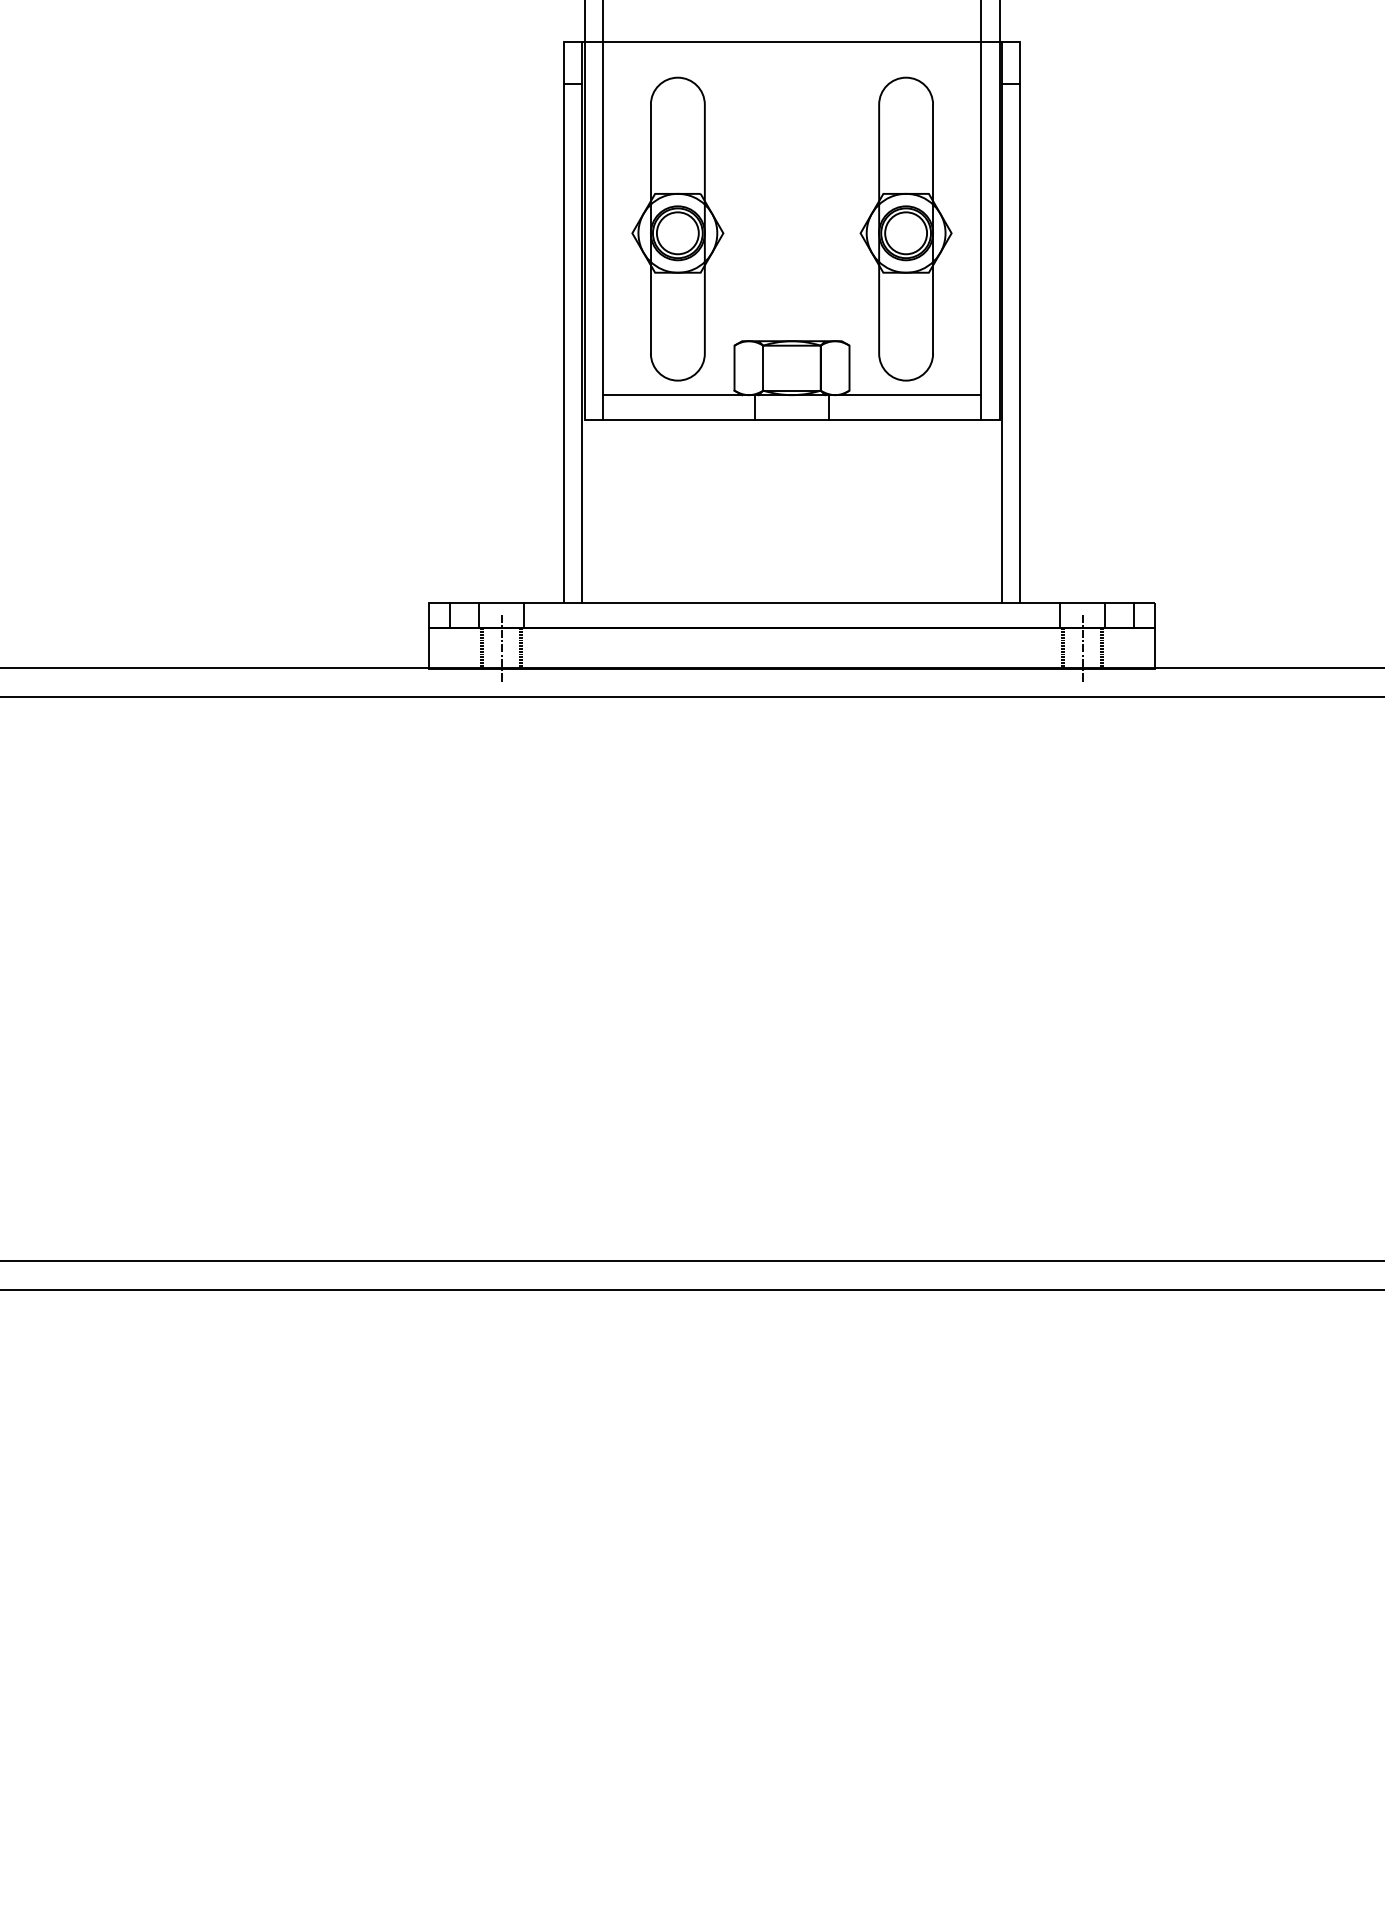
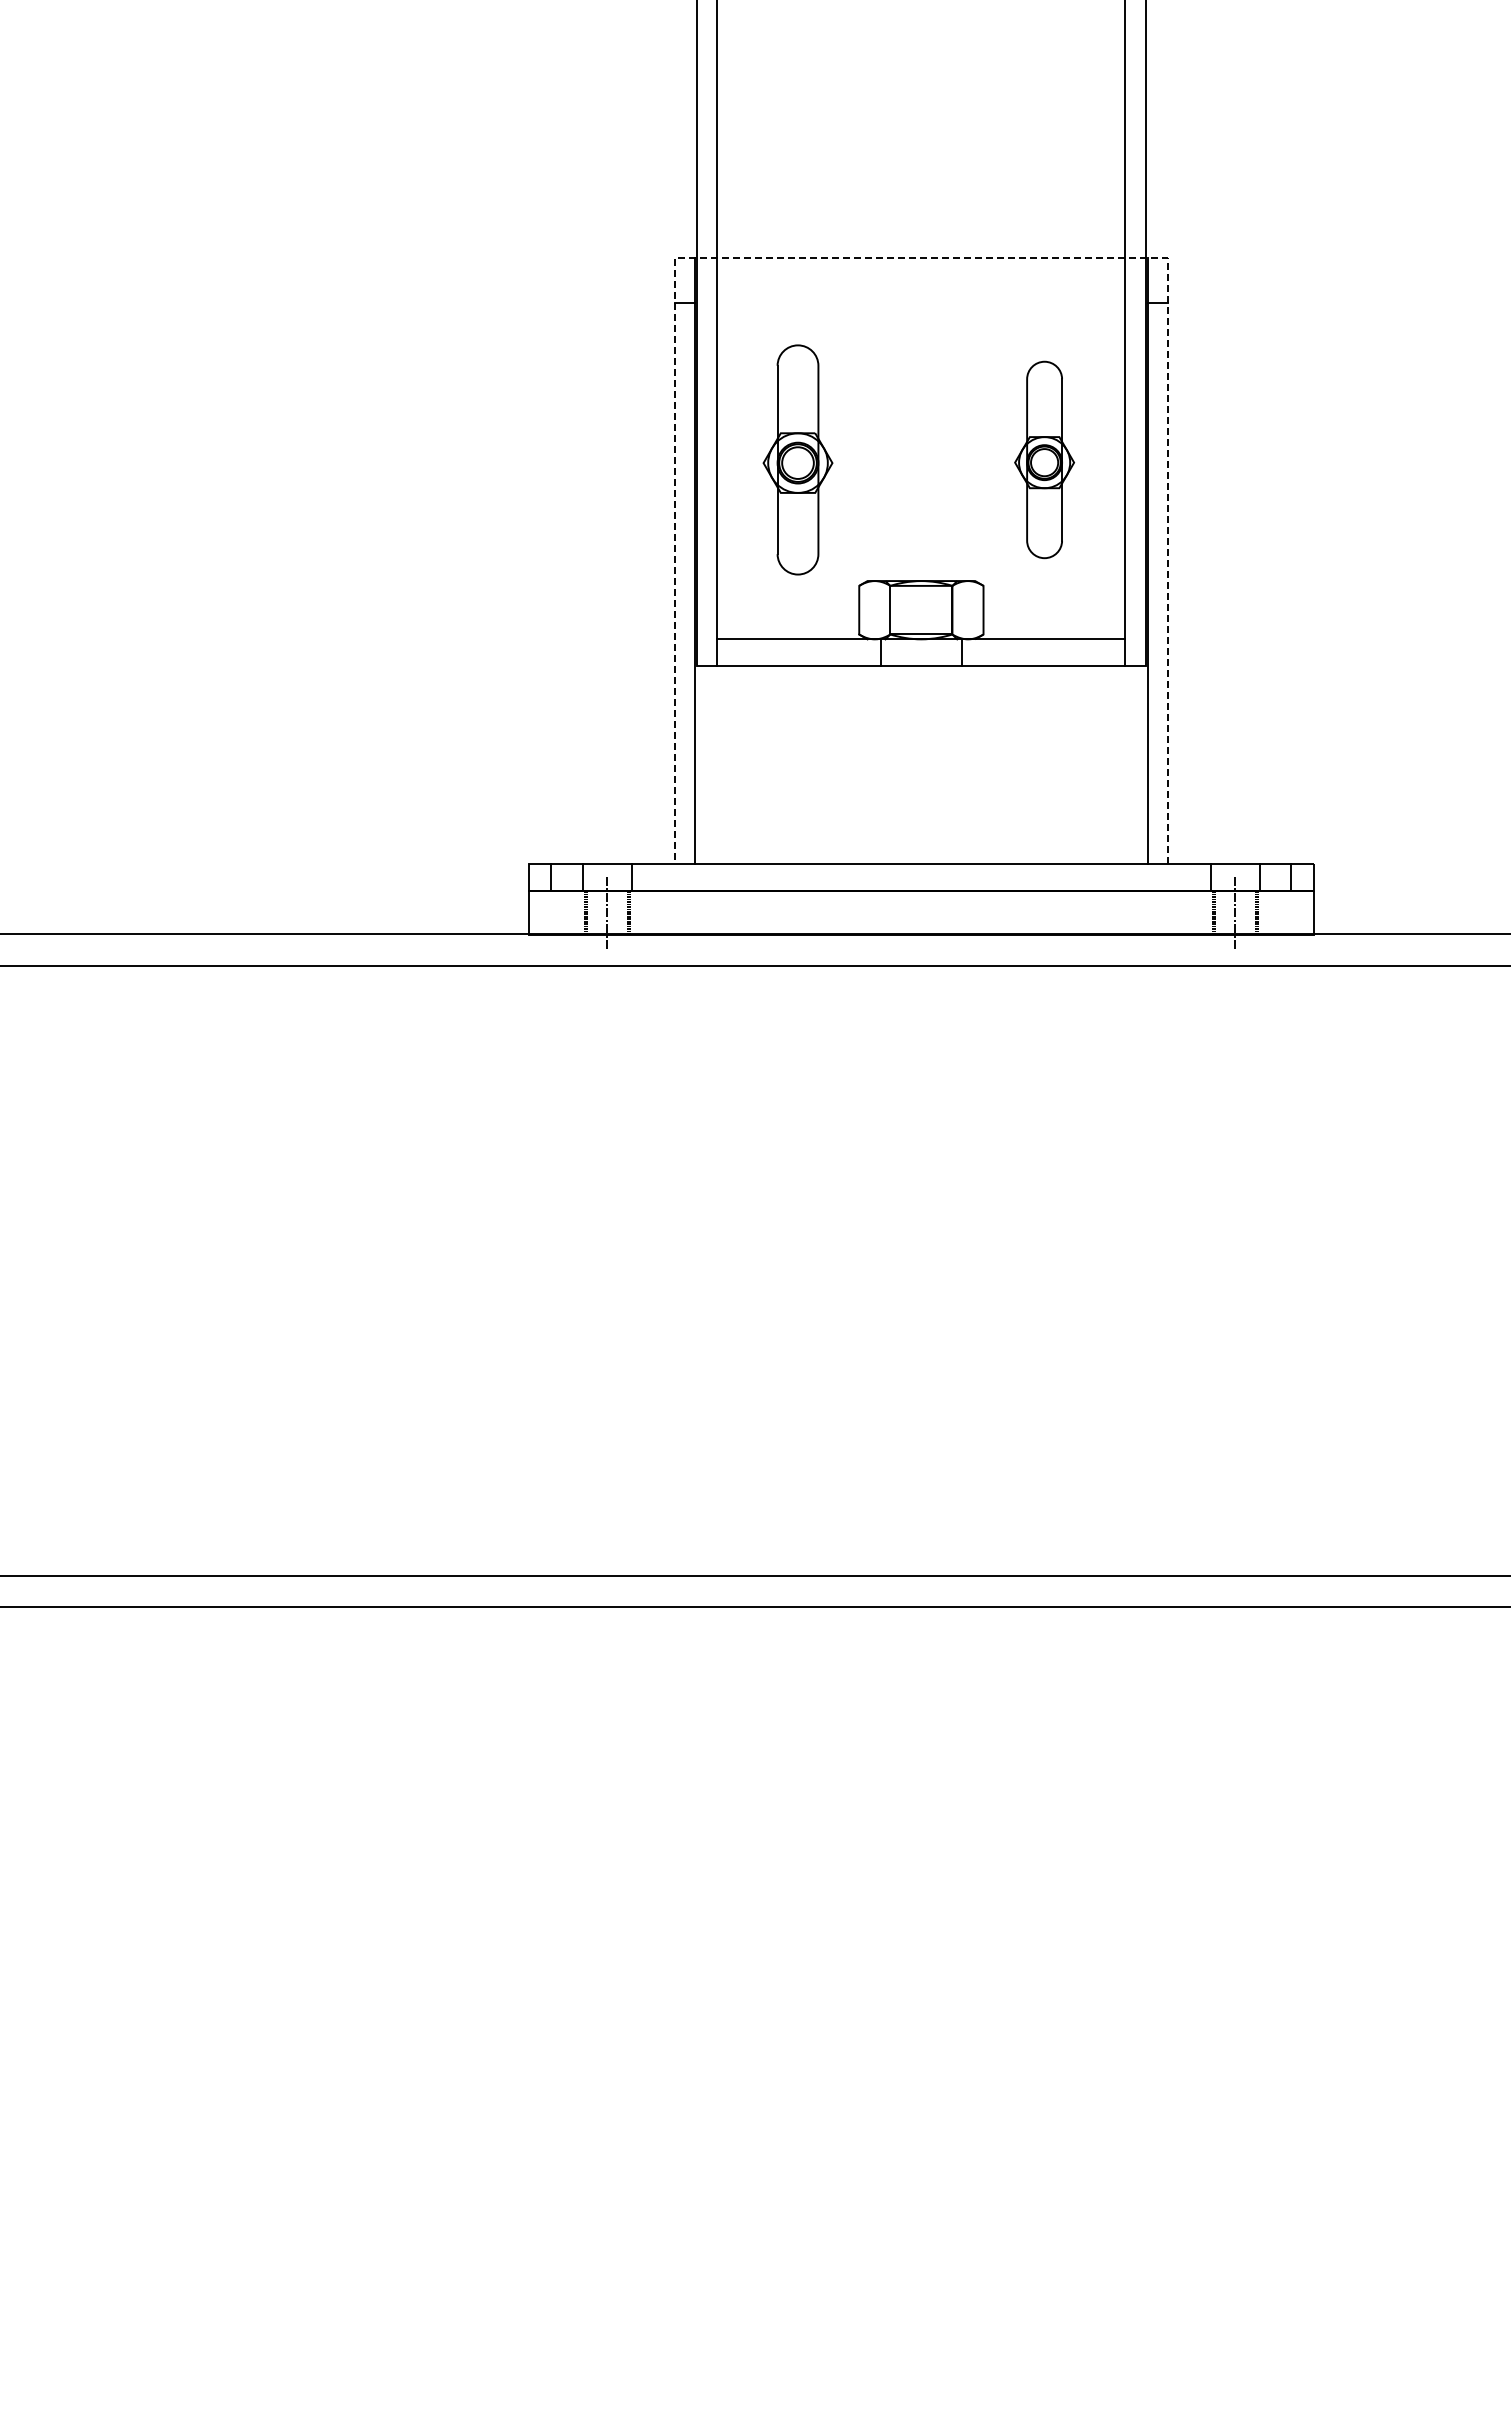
line: (792, 42) -> (921, 258), solid -> dashed
part: (677, 228) -> (797, 459), size x0.7
part: (905, 228) -> (1044, 459), size x0.6

